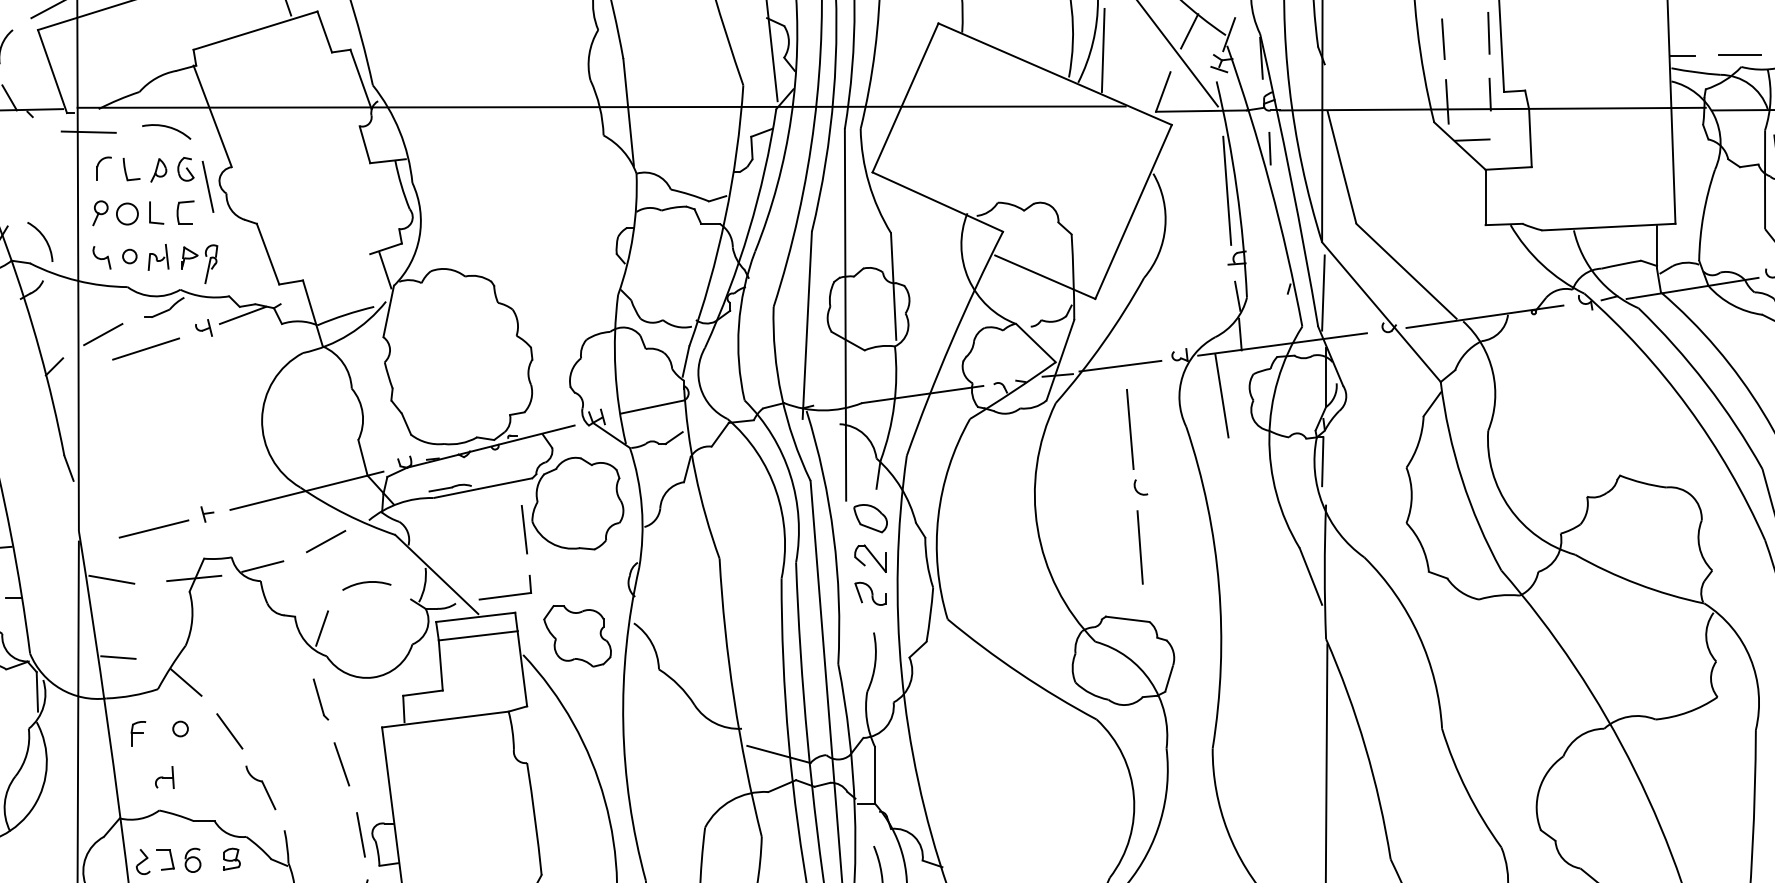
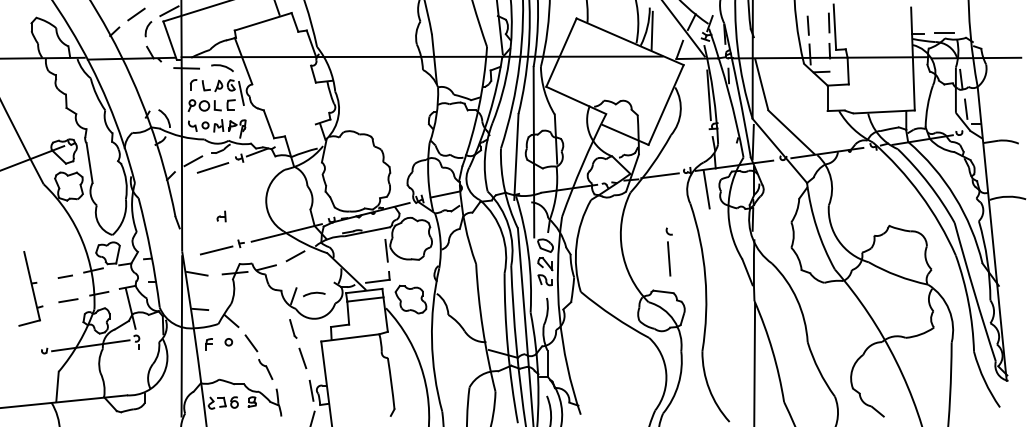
line: (1130, 428) -> (664, 204), removed
arc: (367, 583) -> (314, 293), moved
part: (164, 777) -> (221, 216), moved

